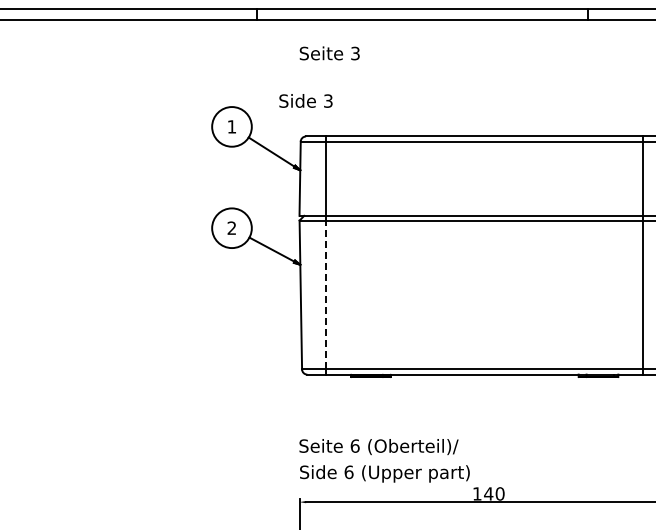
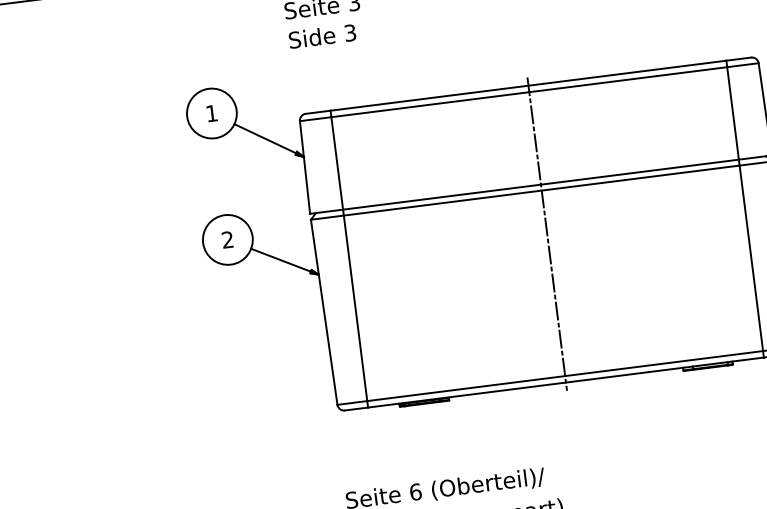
text: (305, 100) -> (321, 35), moved
line: (484, 255) -> (546, 234), added
line: (325, 294) -> (354, 307), dashed -> solid

